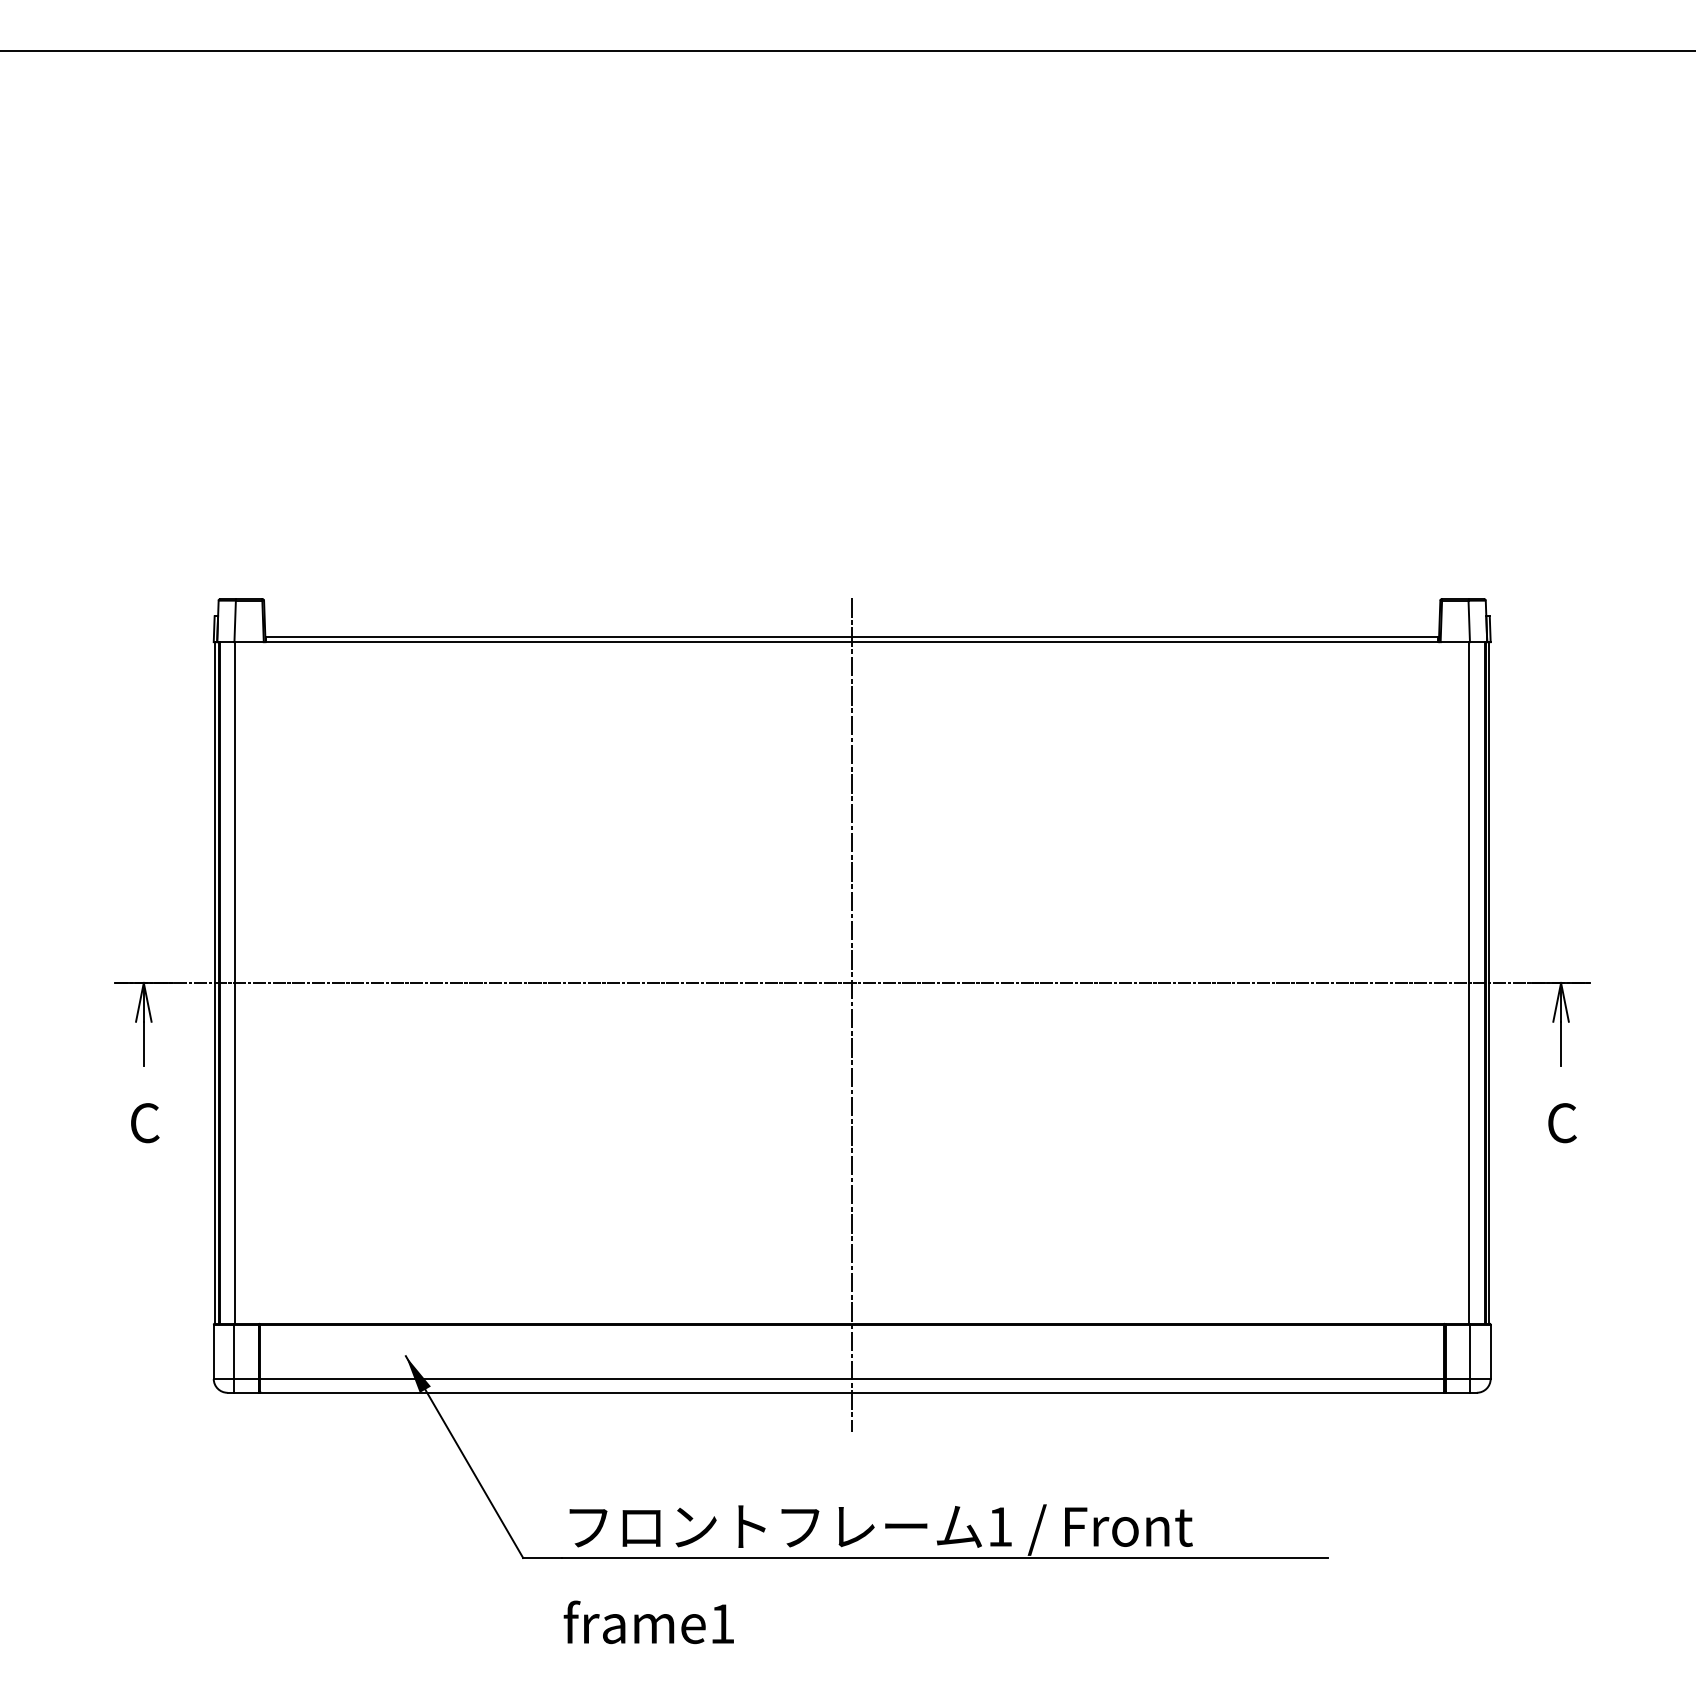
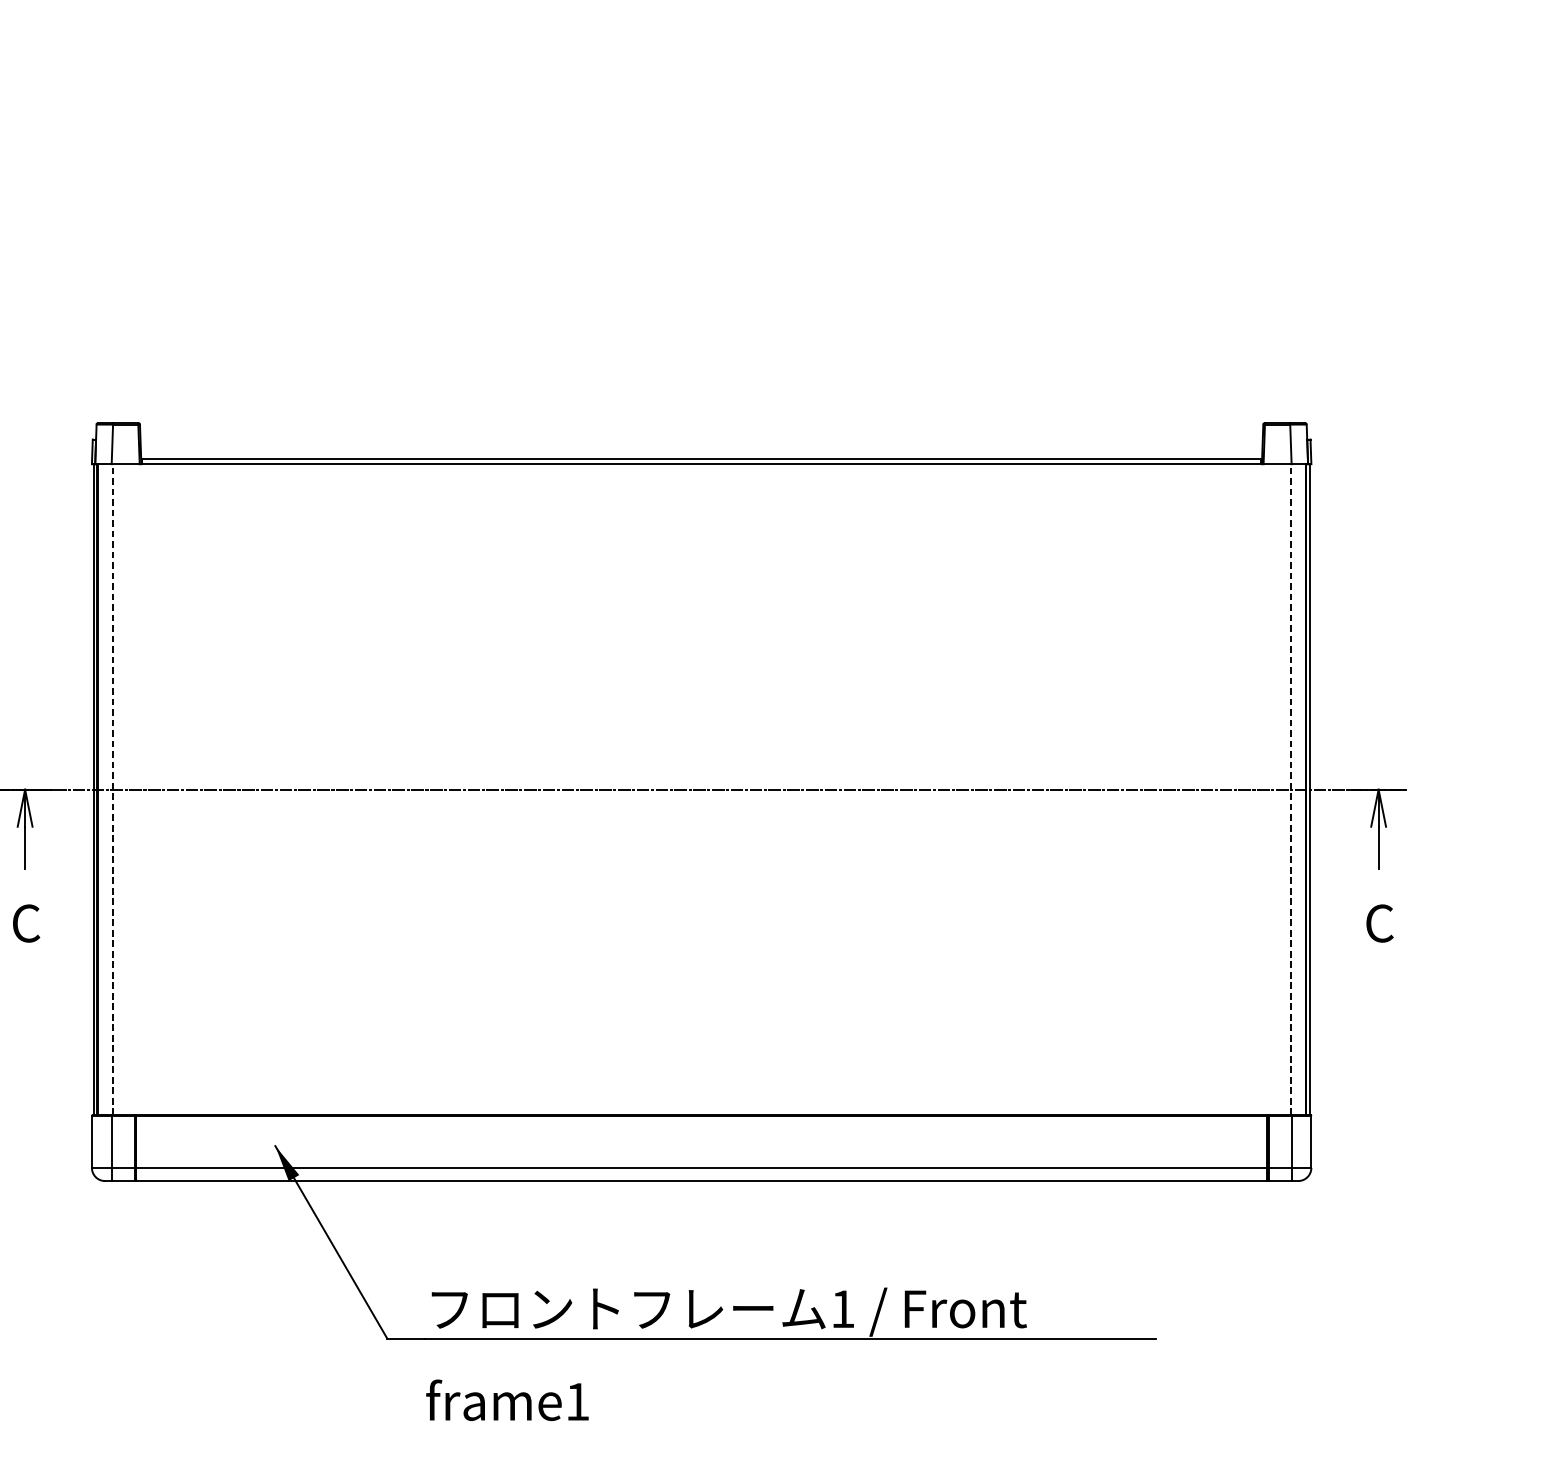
line: (235, 982) -> (112, 789), solid -> dashed
line: (1469, 982) -> (1291, 789), solid -> dashed
line: (852, 1014) -> (701, 819), removed

